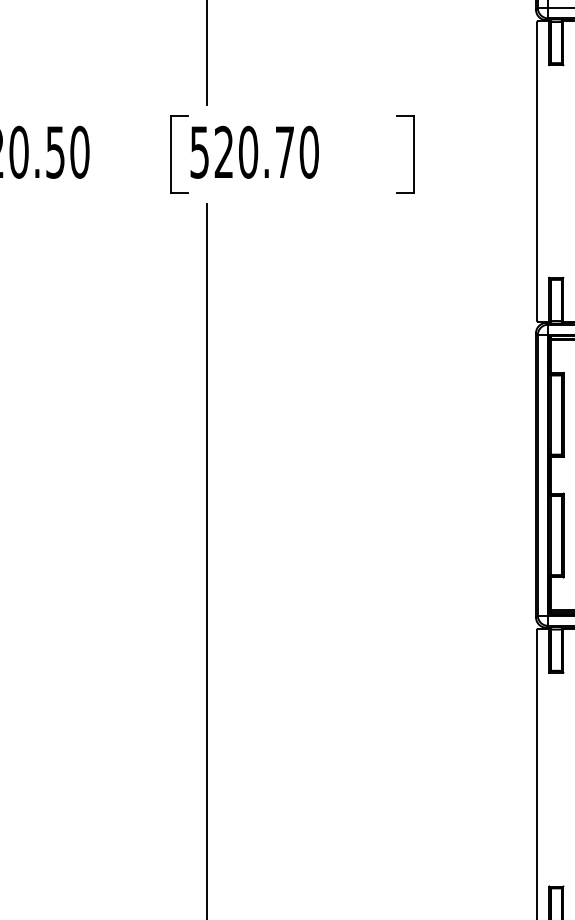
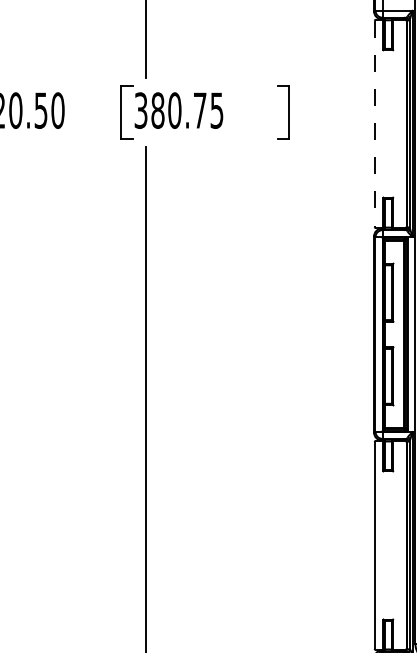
text: (255, 152) -> (179, 110), 520.70 -> 380.75
line: (536, 172) -> (374, 124), solid -> dashed

